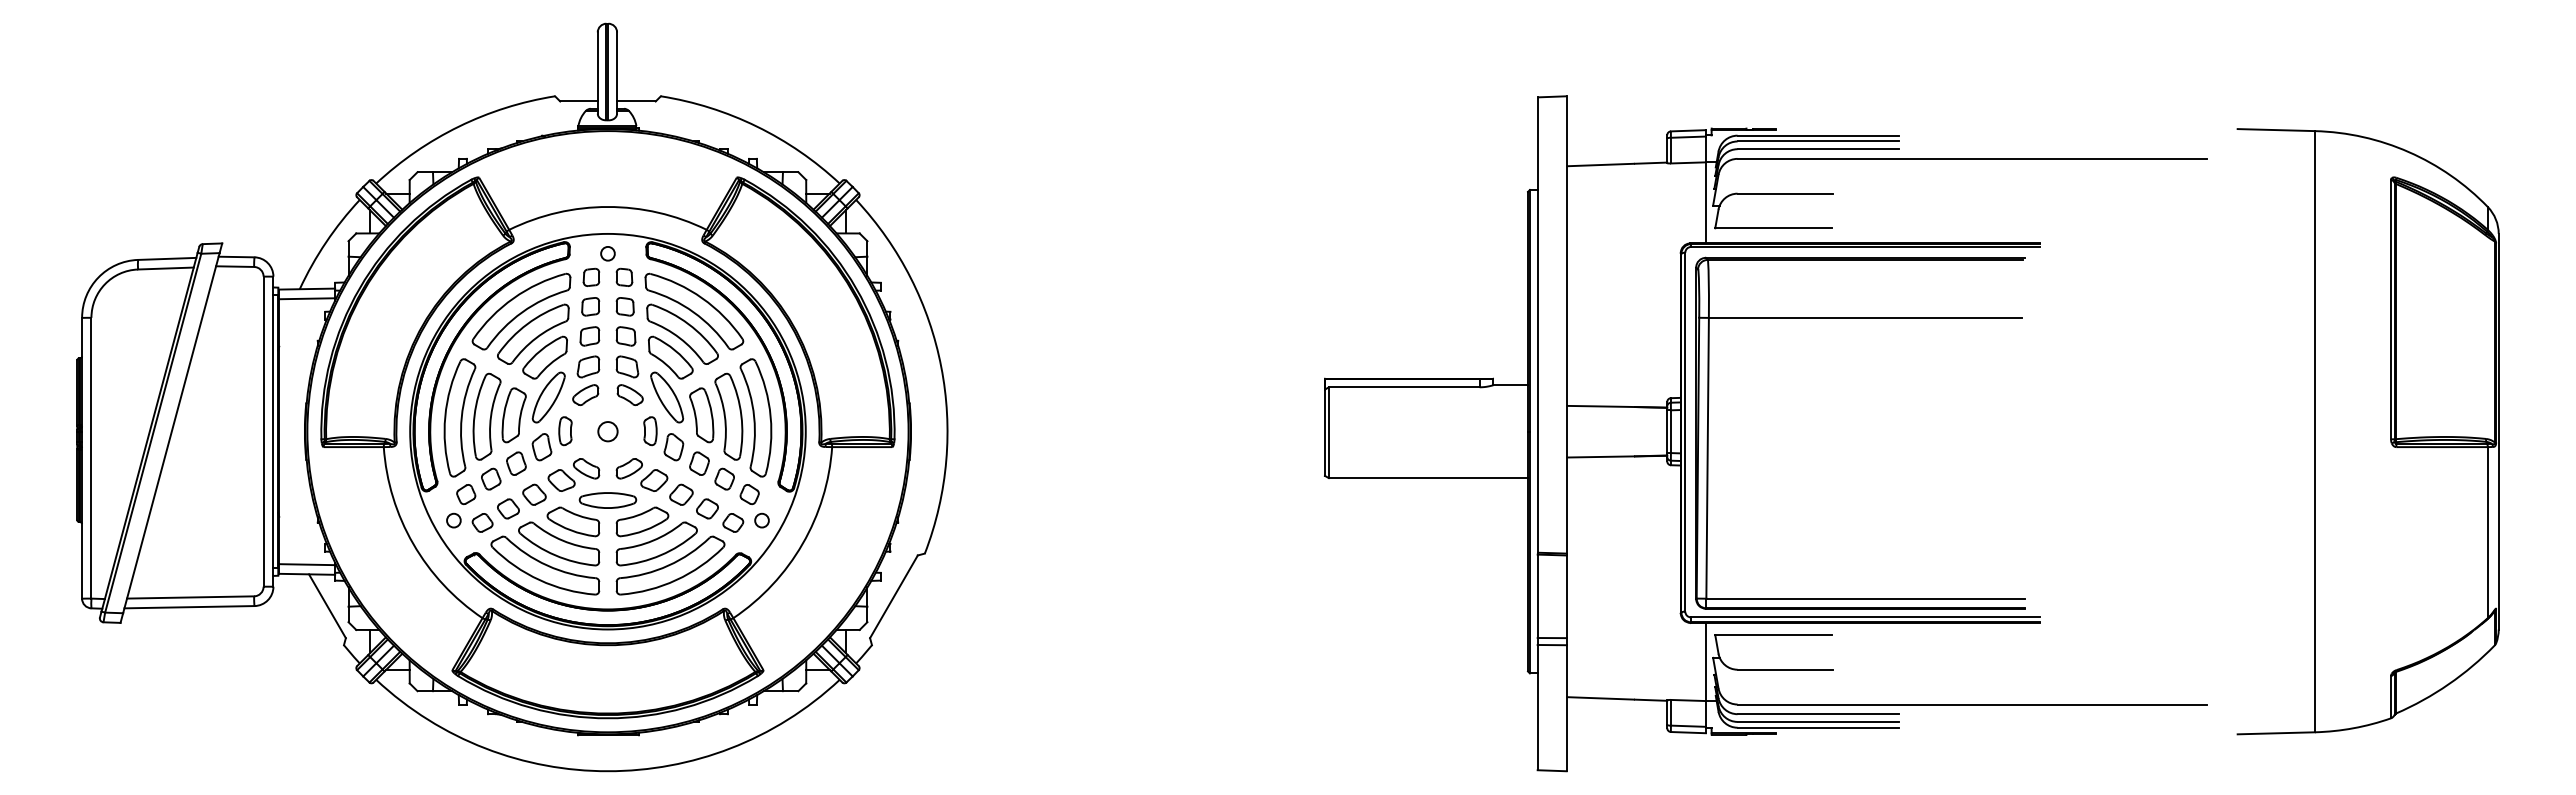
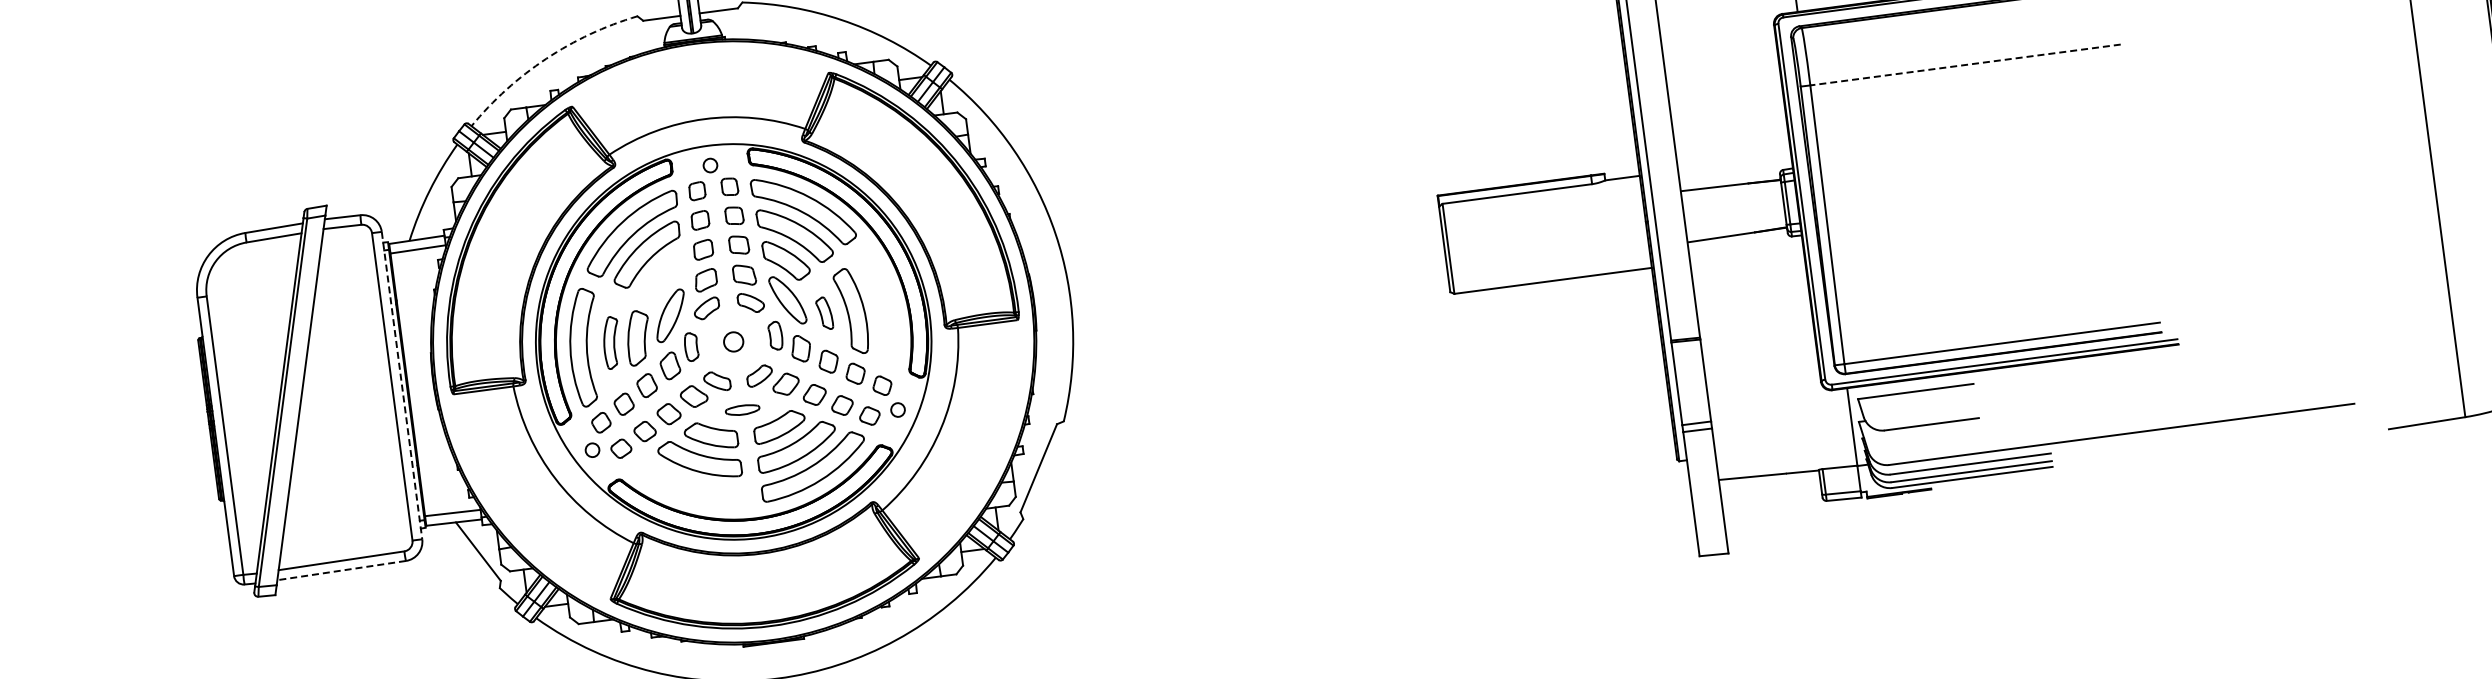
arc: (459, 126) -> (546, 58), solid -> dashed
line: (1865, 317) -> (1965, 64), solid -> dashed
part: (544, 357) -> (661, 276), removed
part: (701, 415) -> (824, 313), size x0.6
part: (486, 416) -> (611, 342), size x0.6
part: (755, 417) -> (878, 308), removed
line: (273, 432) -> (402, 386), solid -> dashed
part: (607, 500) -> (742, 410), size x0.6
part: (545, 565) -> (689, 482), removed
line: (188, 607) -> (340, 570), solid -> dashed

